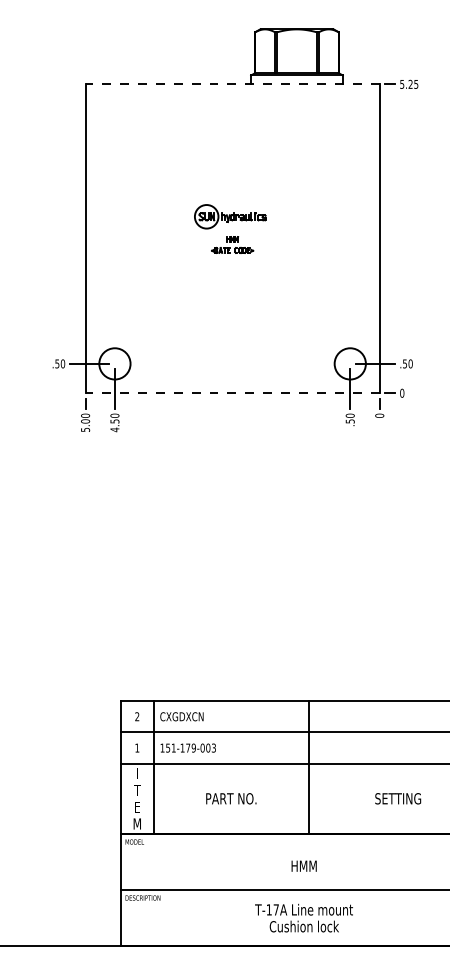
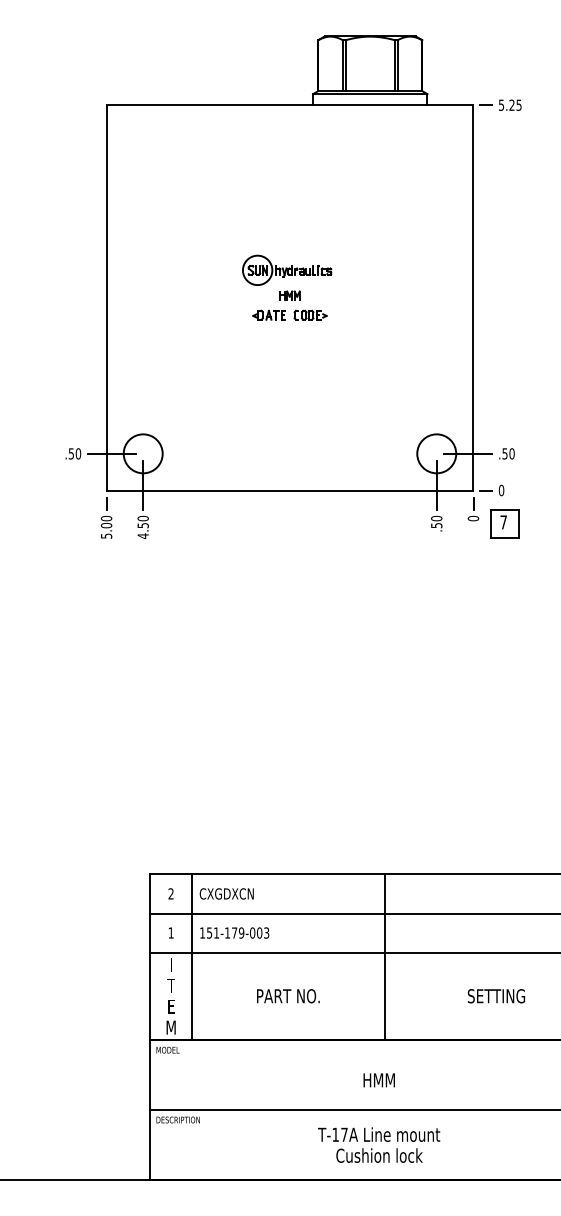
line: (232, 84) -> (289, 105), dashed -> solid
part: (232, 244) -> (289, 304), size x1.43
line: (232, 393) -> (289, 490), dashed -> solid
part: (404, 419) -> (504, 523), added

